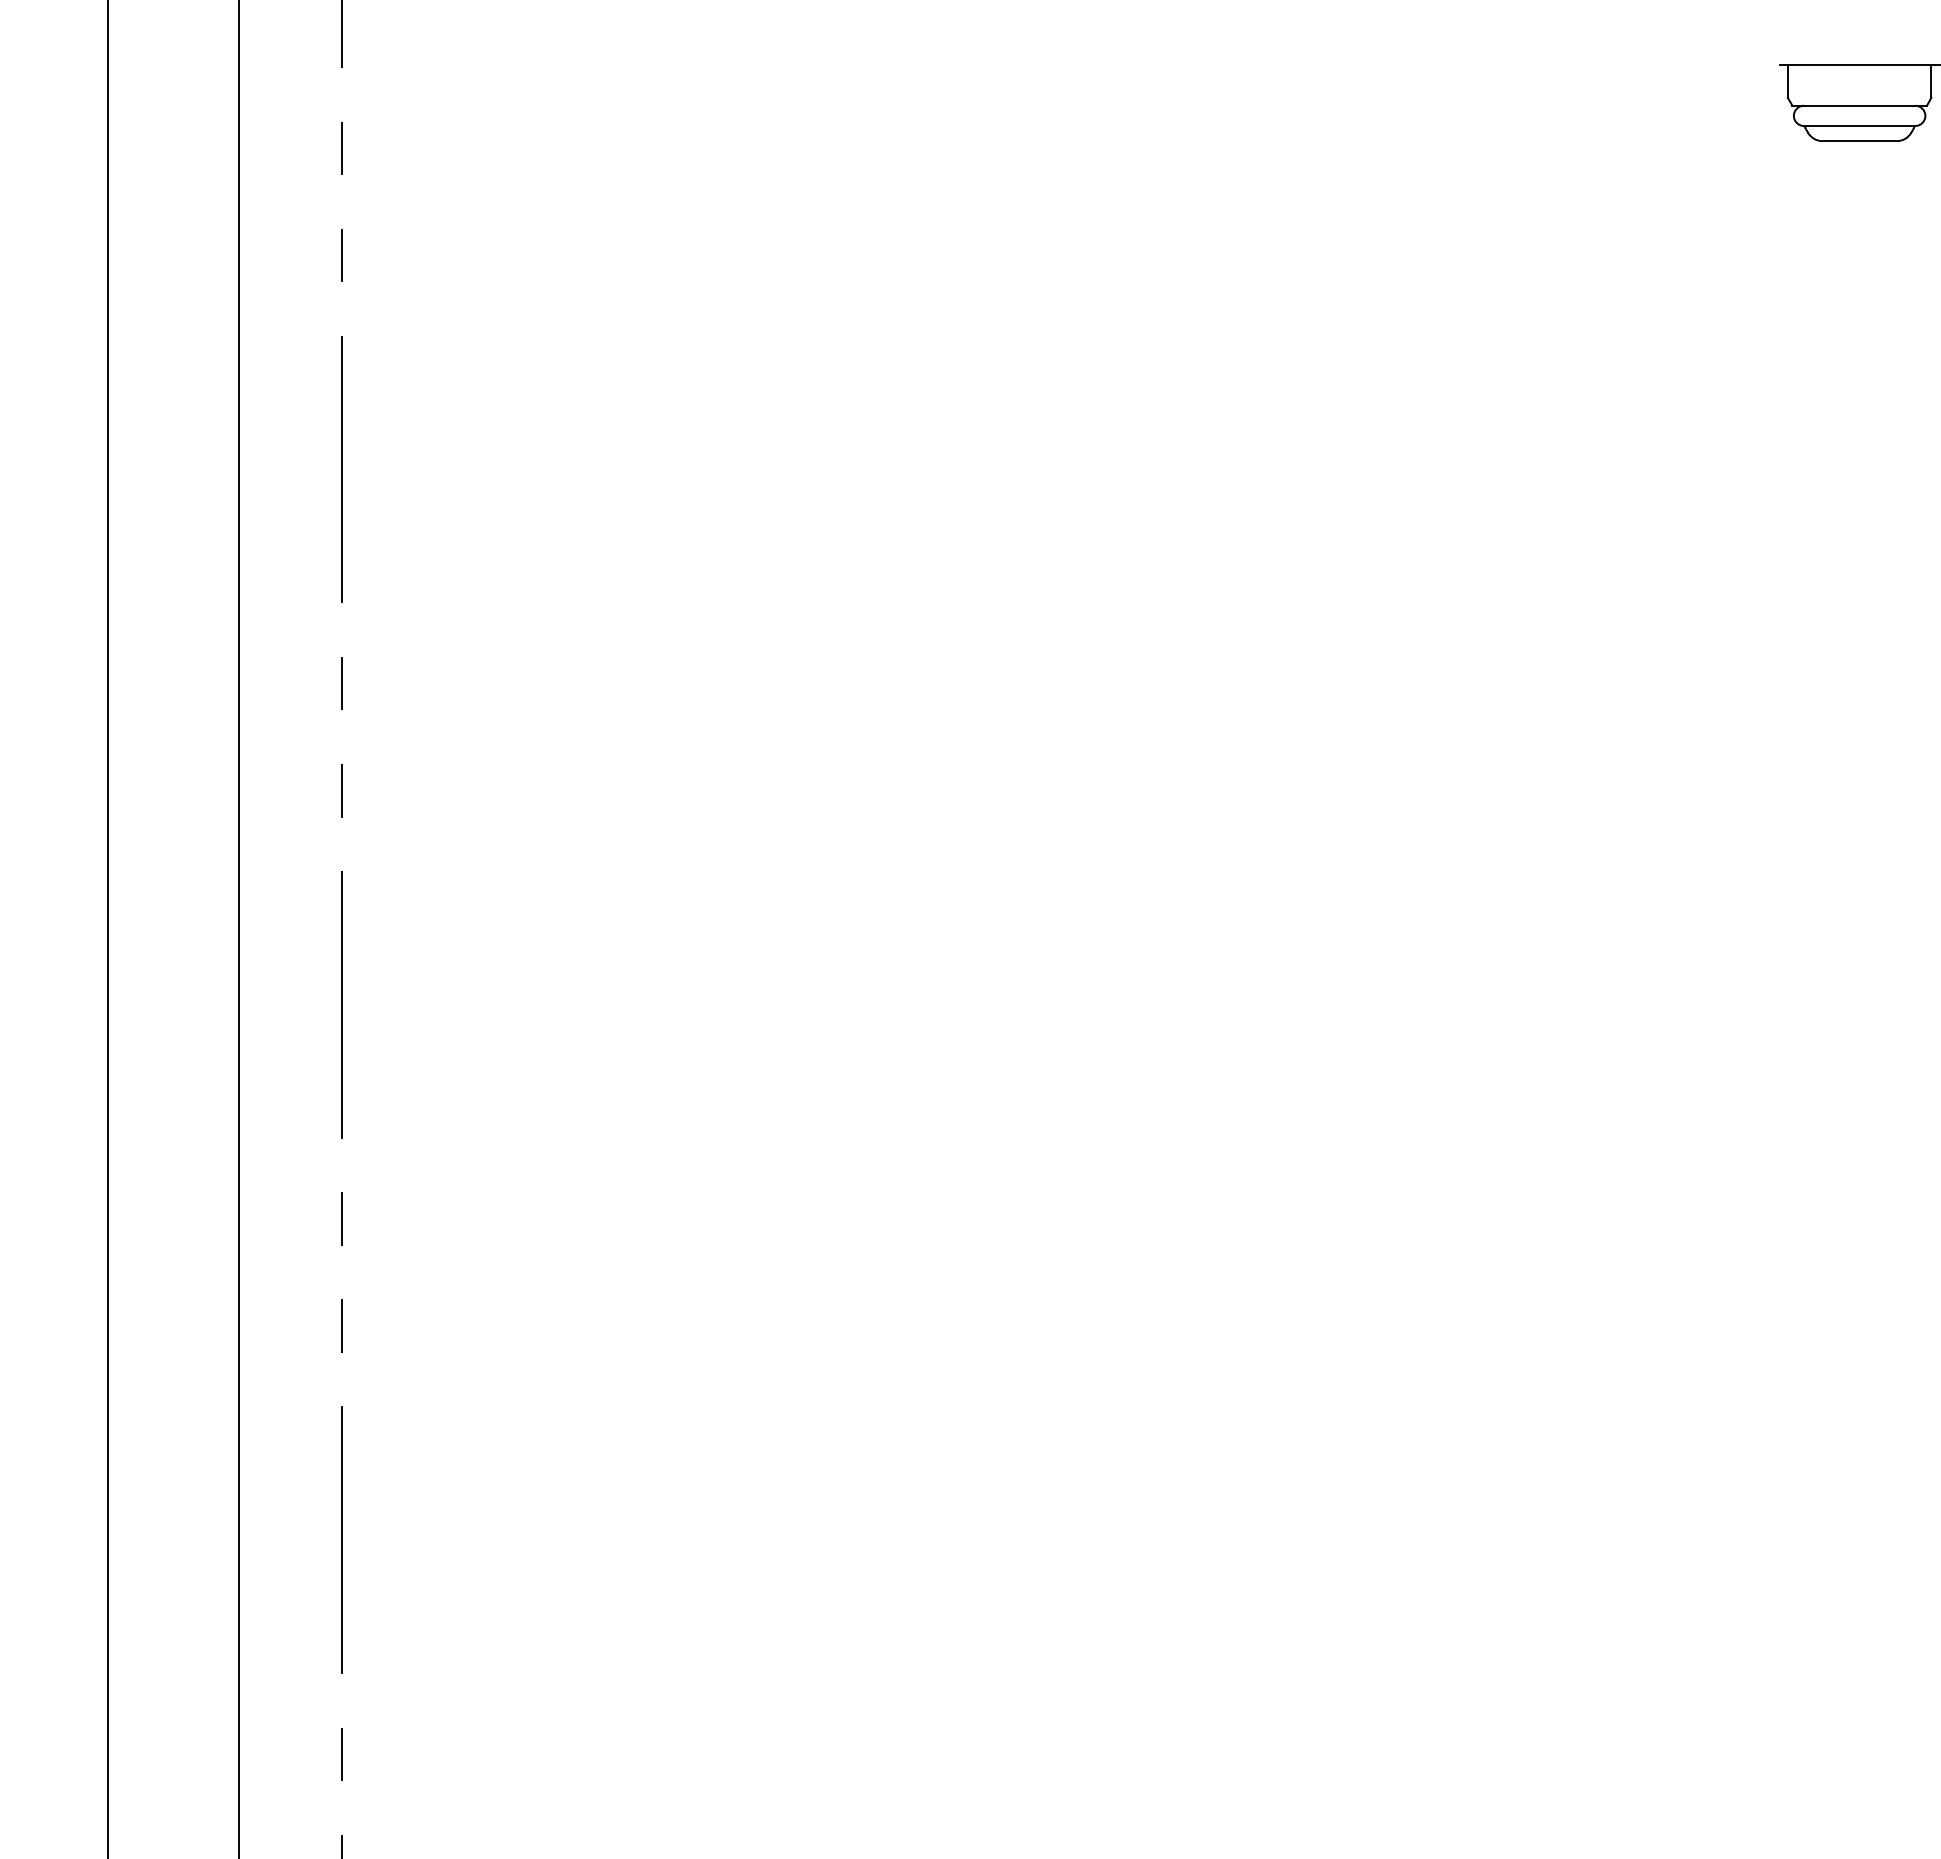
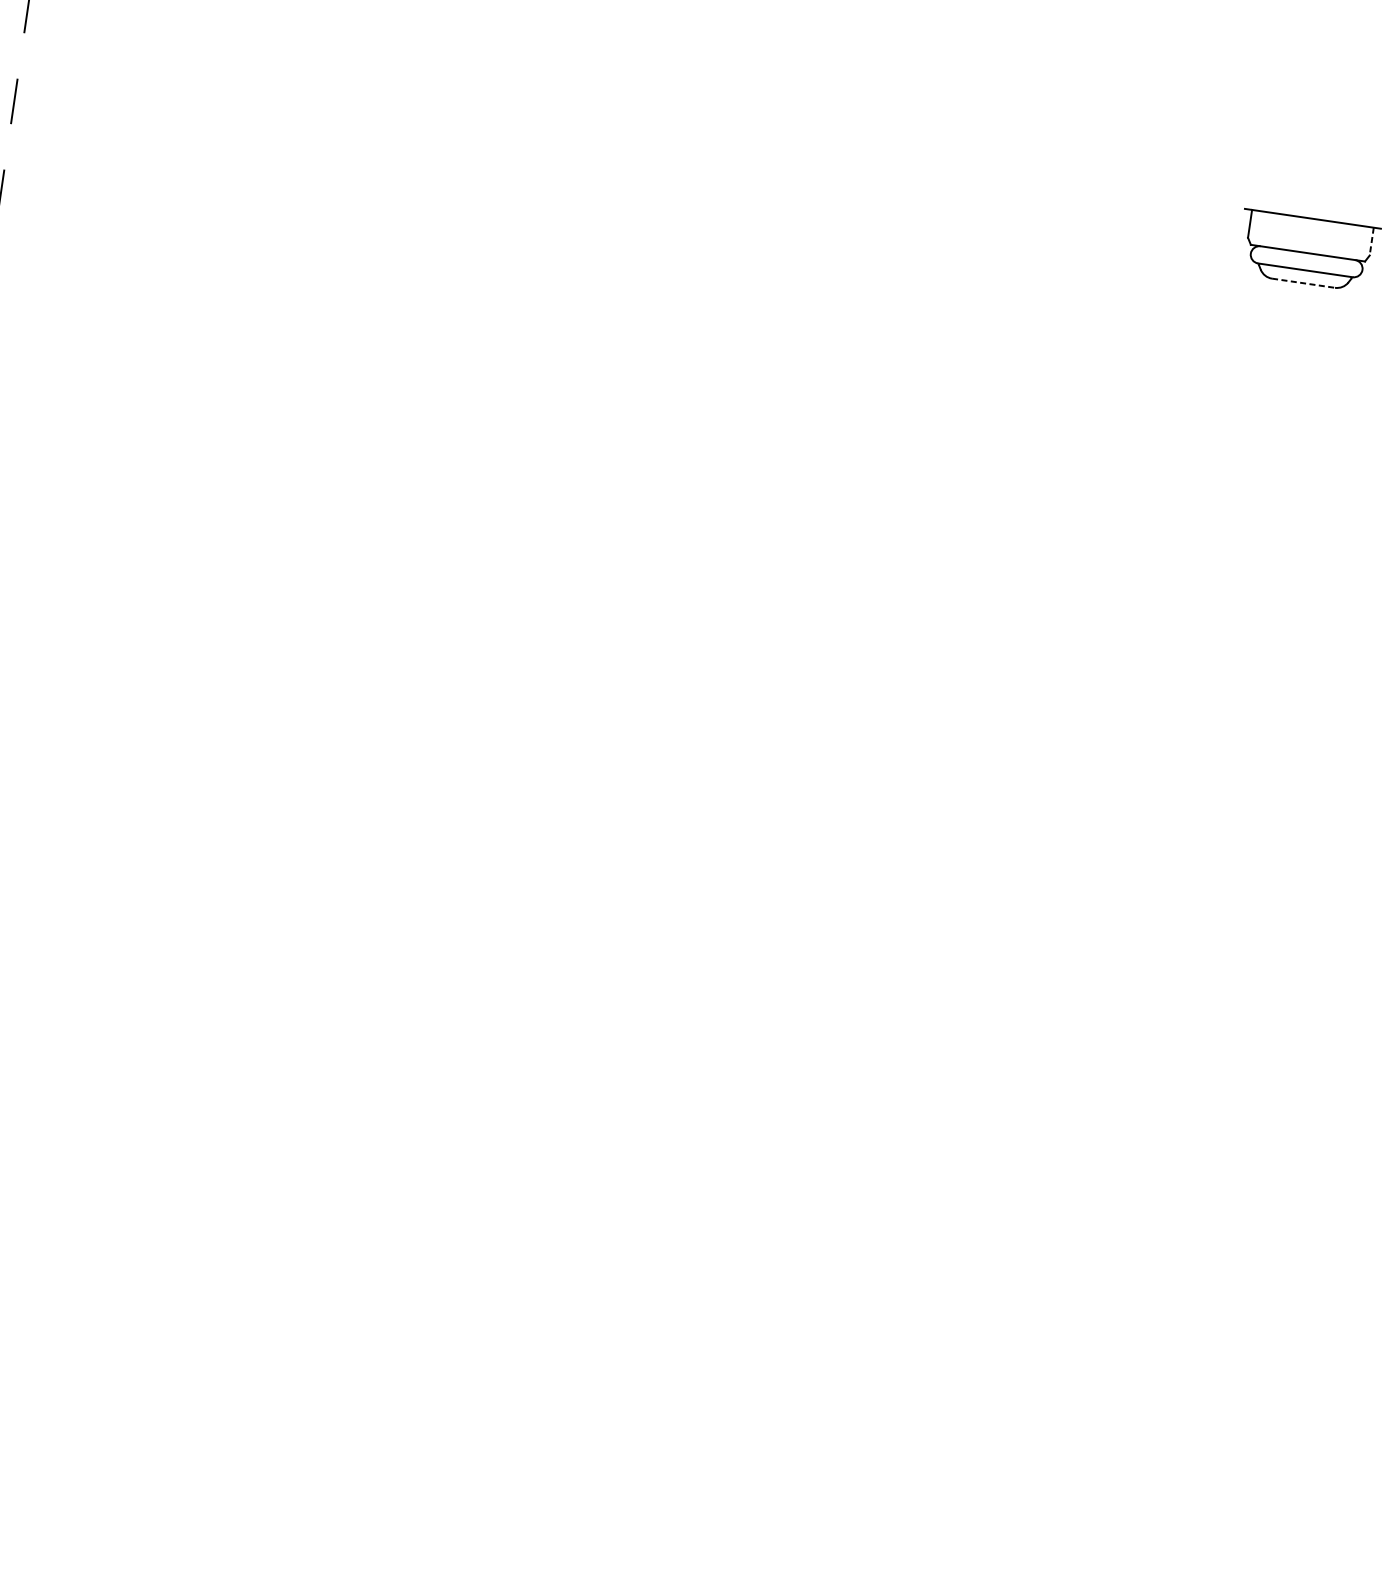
line: (1931, 82) -> (1371, 242), solid -> dashed
line: (1860, 141) -> (1304, 283), solid -> dashed

